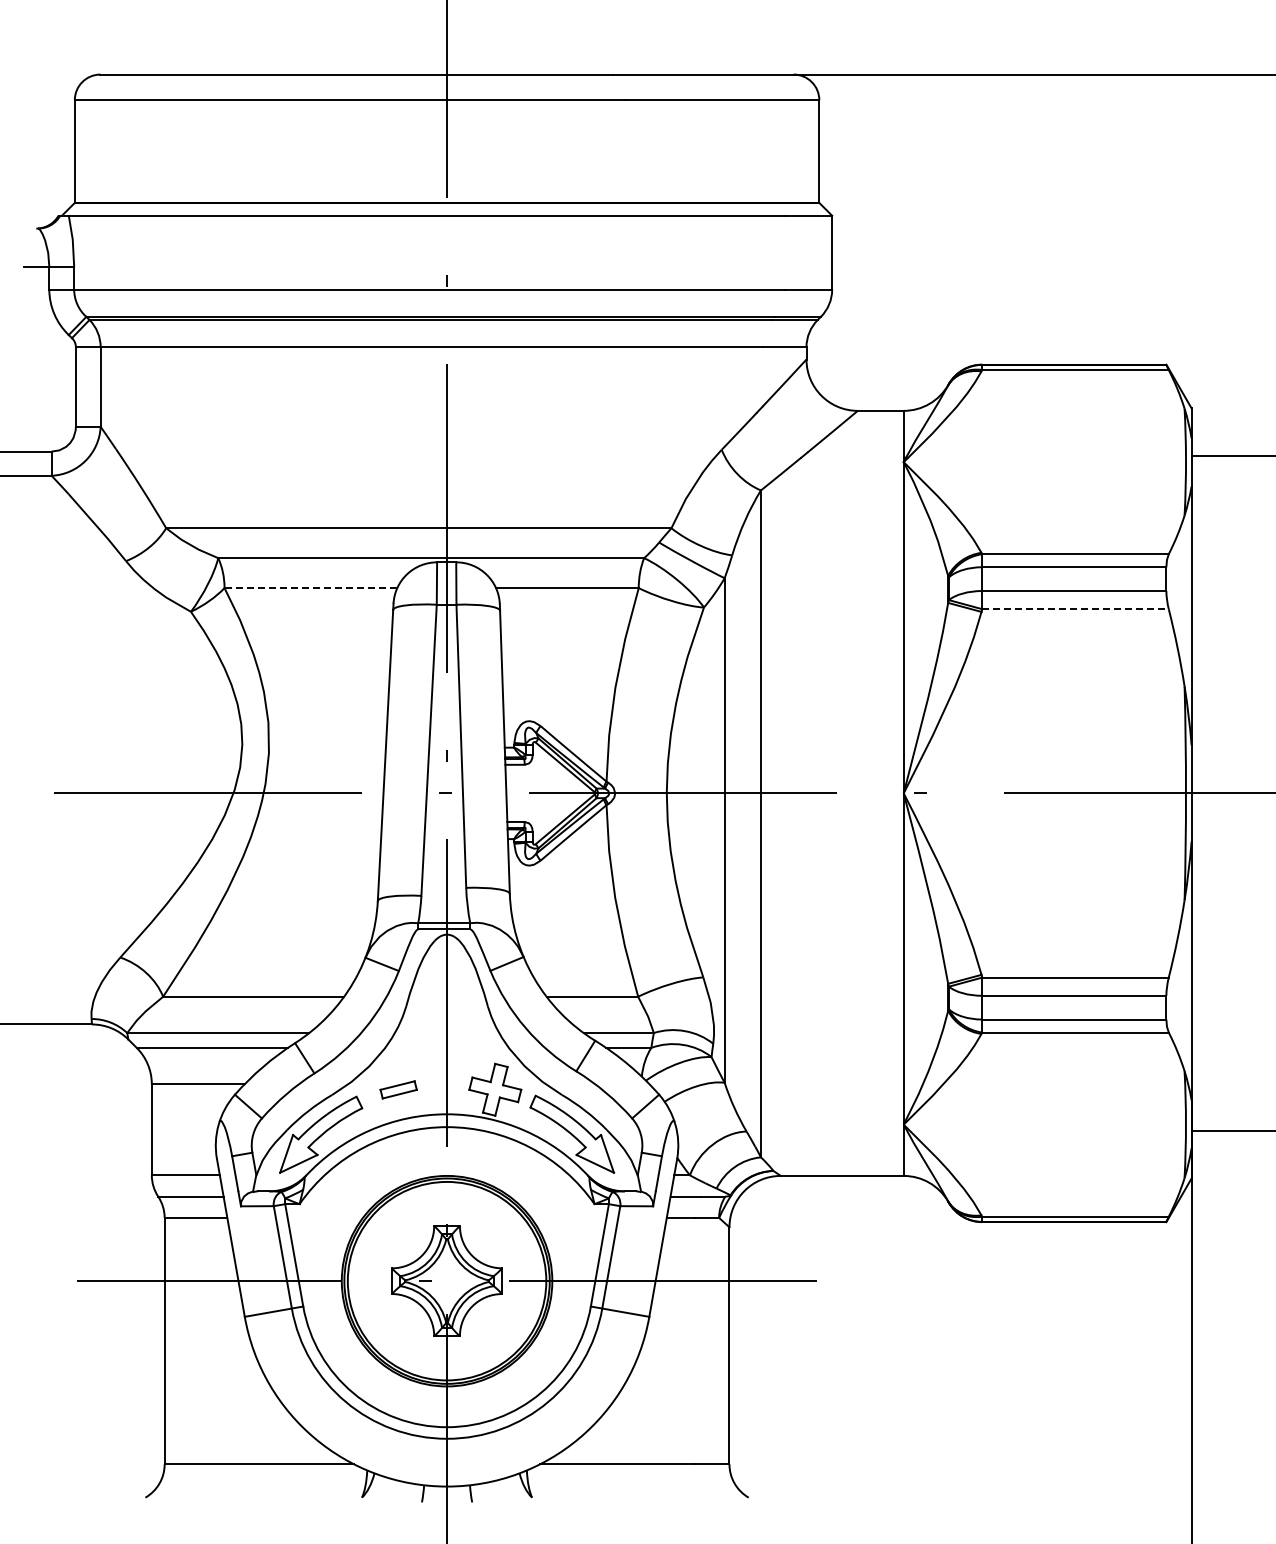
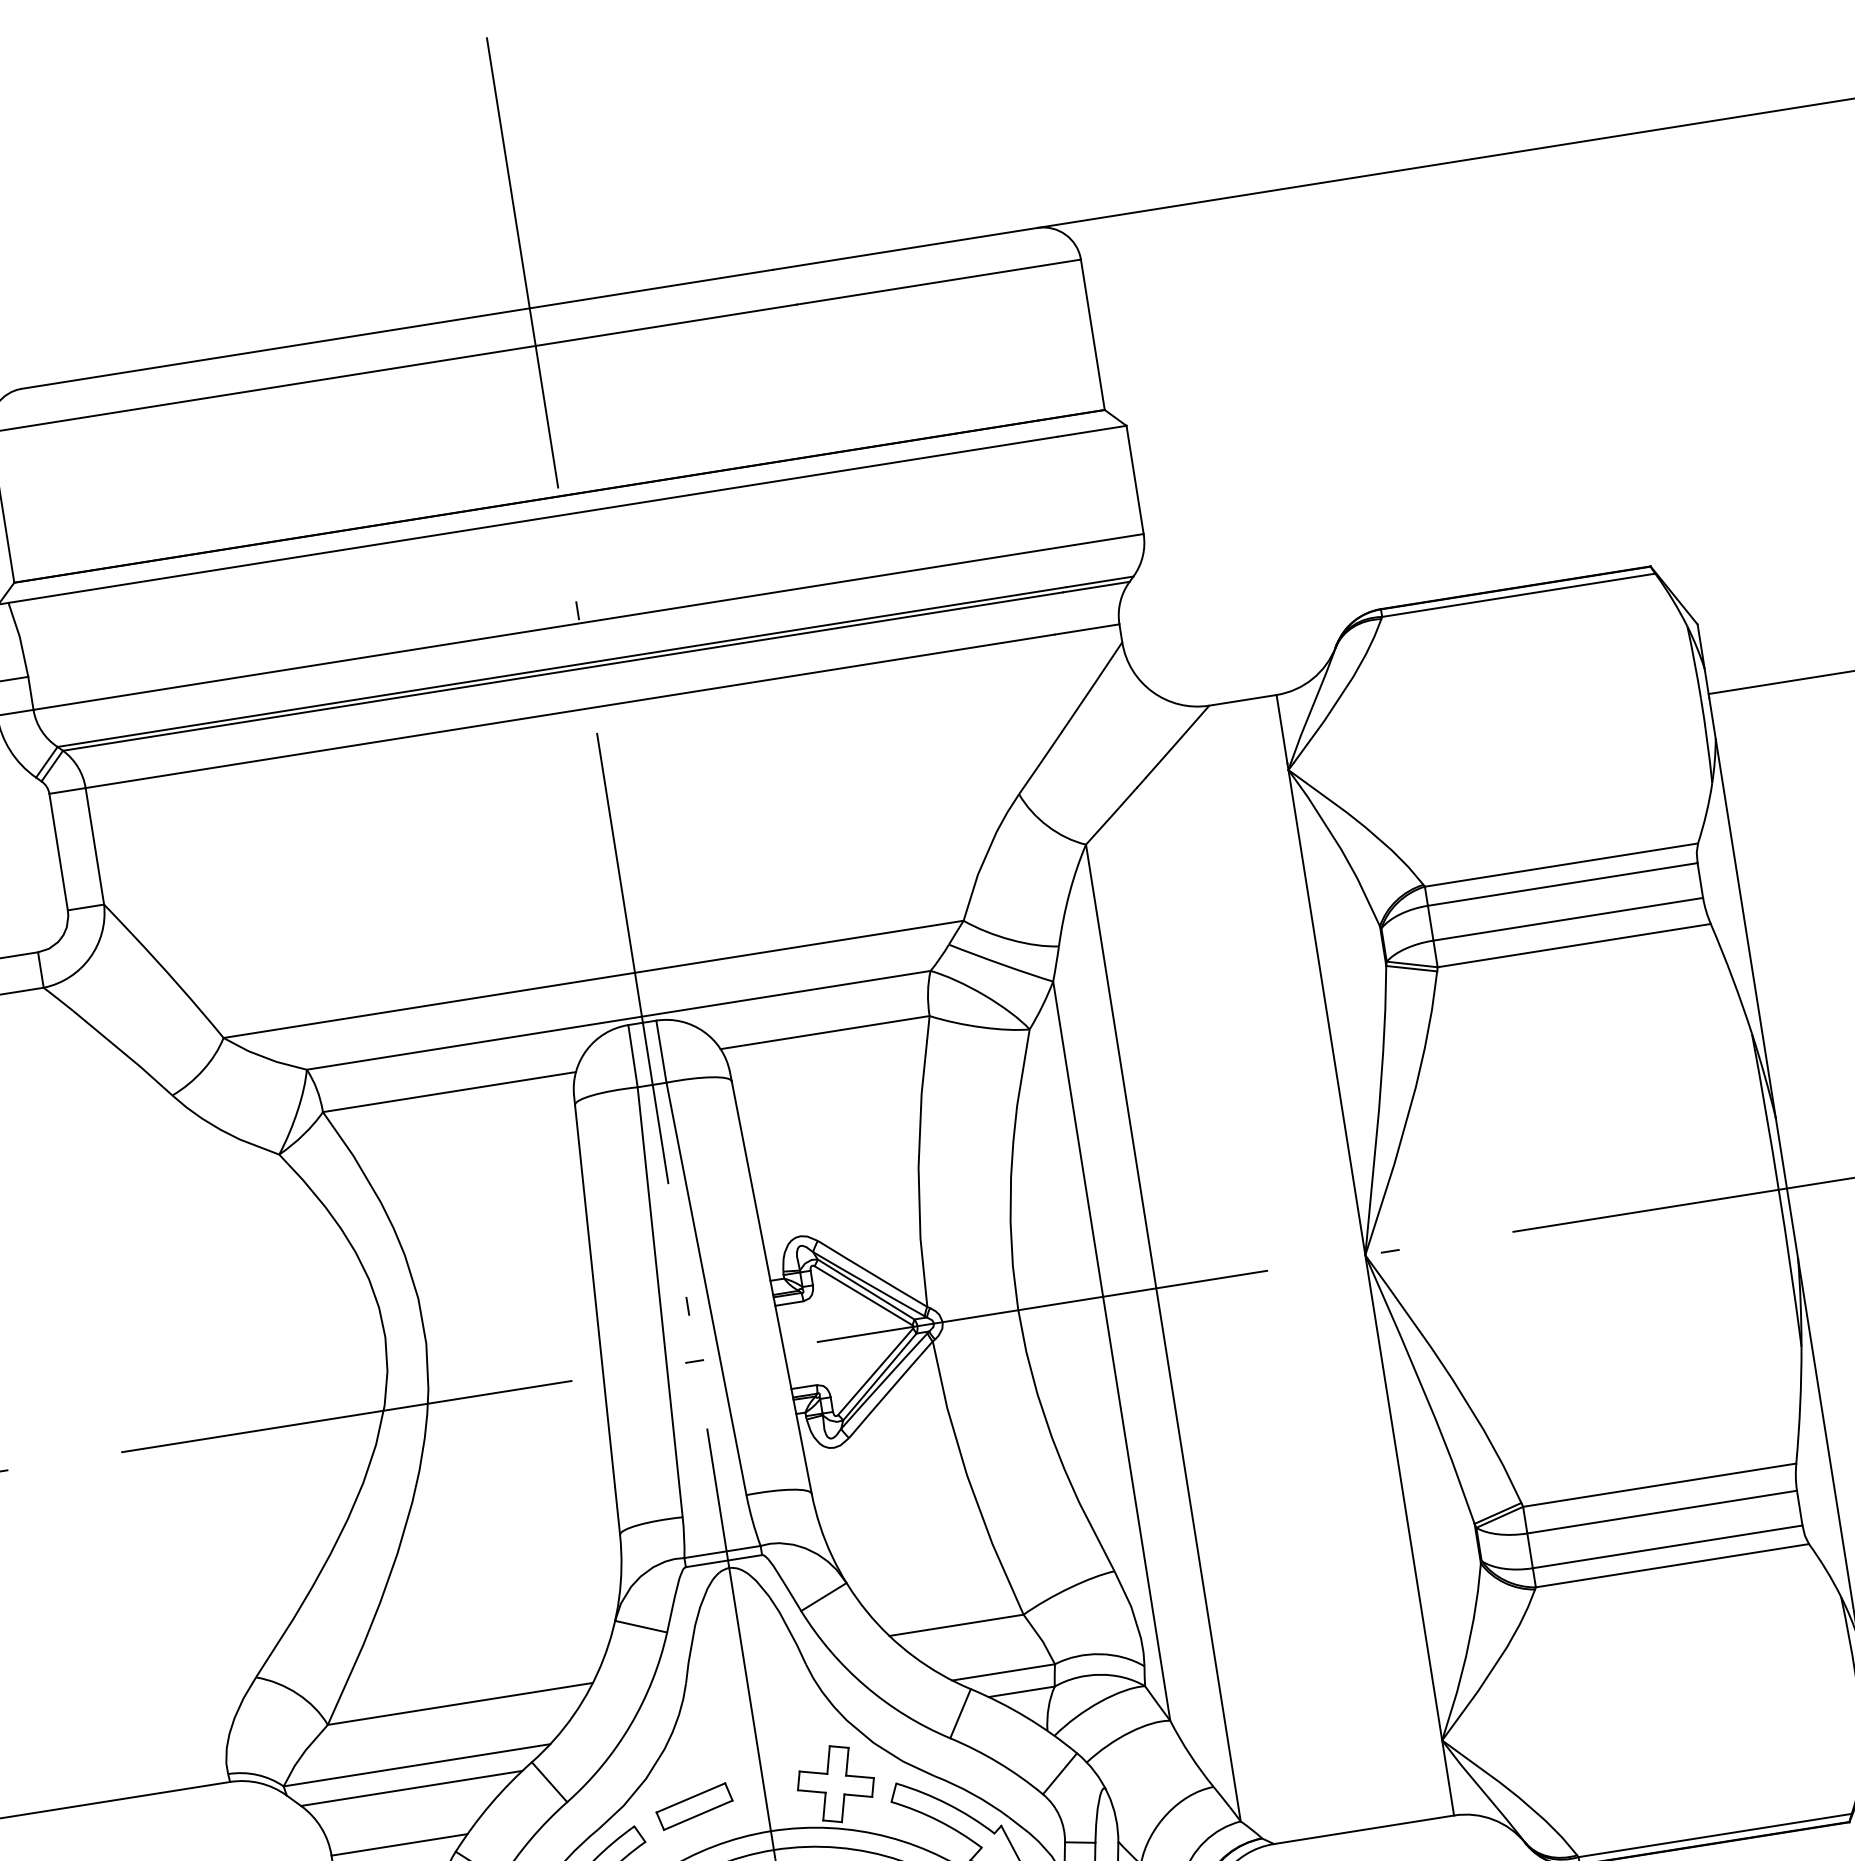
line: (310, 588) -> (448, 1092), dashed -> solid
line: (1076, 609) -> (1575, 945), dashed -> solid
part: (398, 1089) -> (694, 1806), size x1.43

